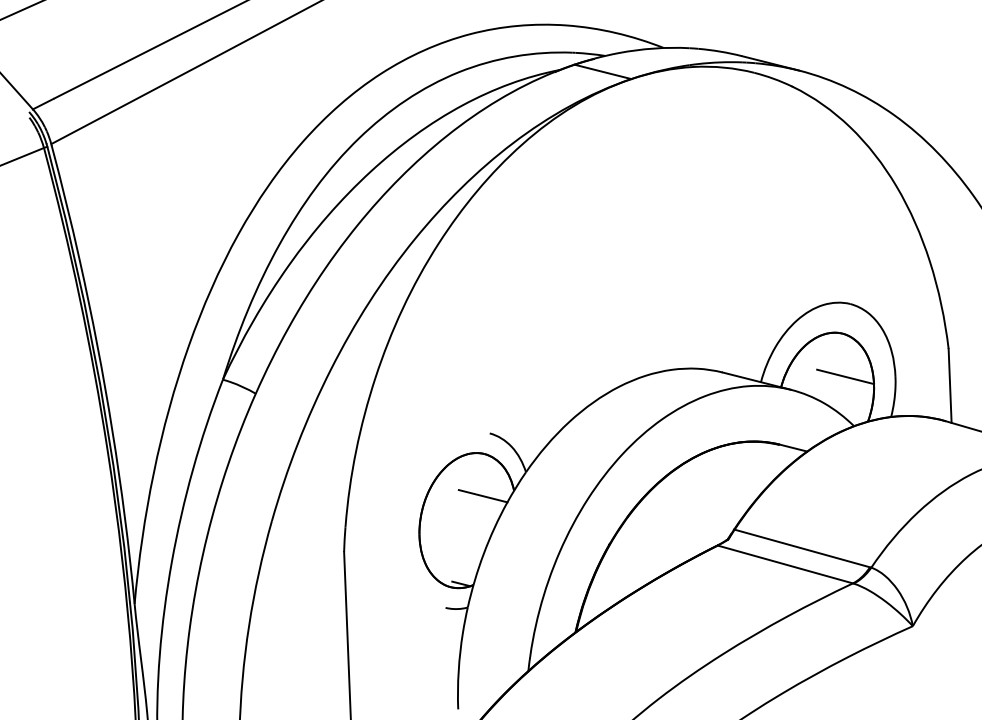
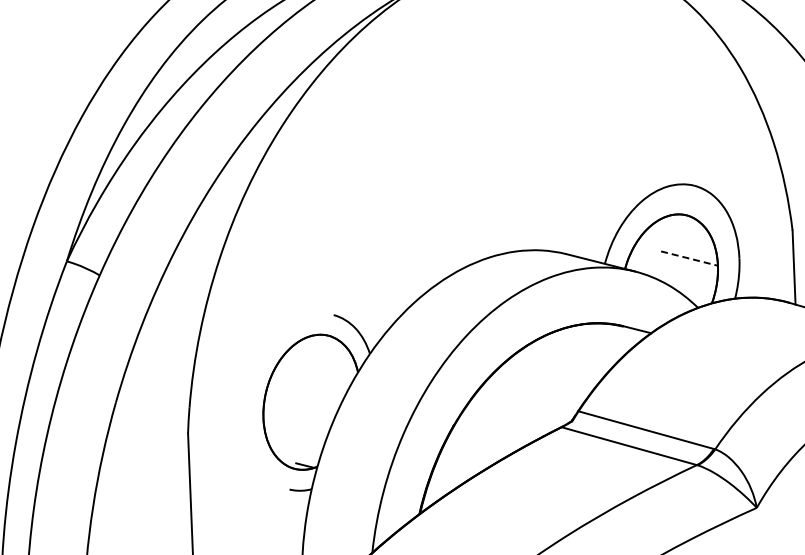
line: (846, 377) -> (690, 259), solid -> dashed
line: (482, 496) -> (326, 378), removed

